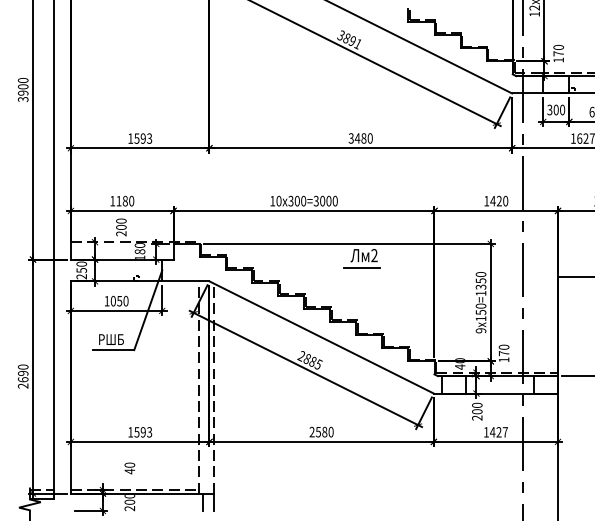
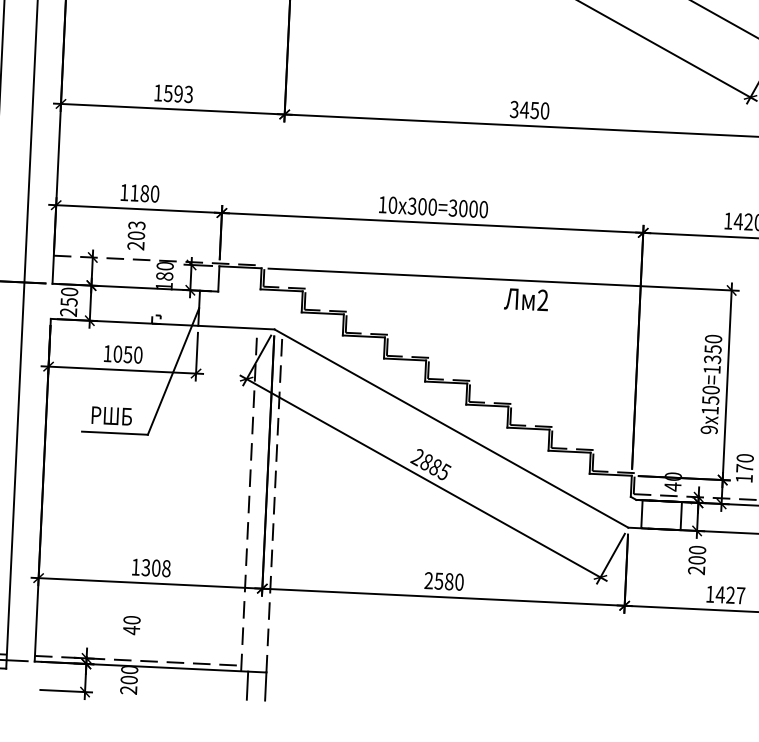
text: (363, 138) -> (534, 110), 3480 -> 3450
text: (121, 220) -> (137, 224), 200 -> 203
line: (361, 267) -> (521, 318), removed
text: (143, 432) -> (156, 568), 1593 -> 1308

